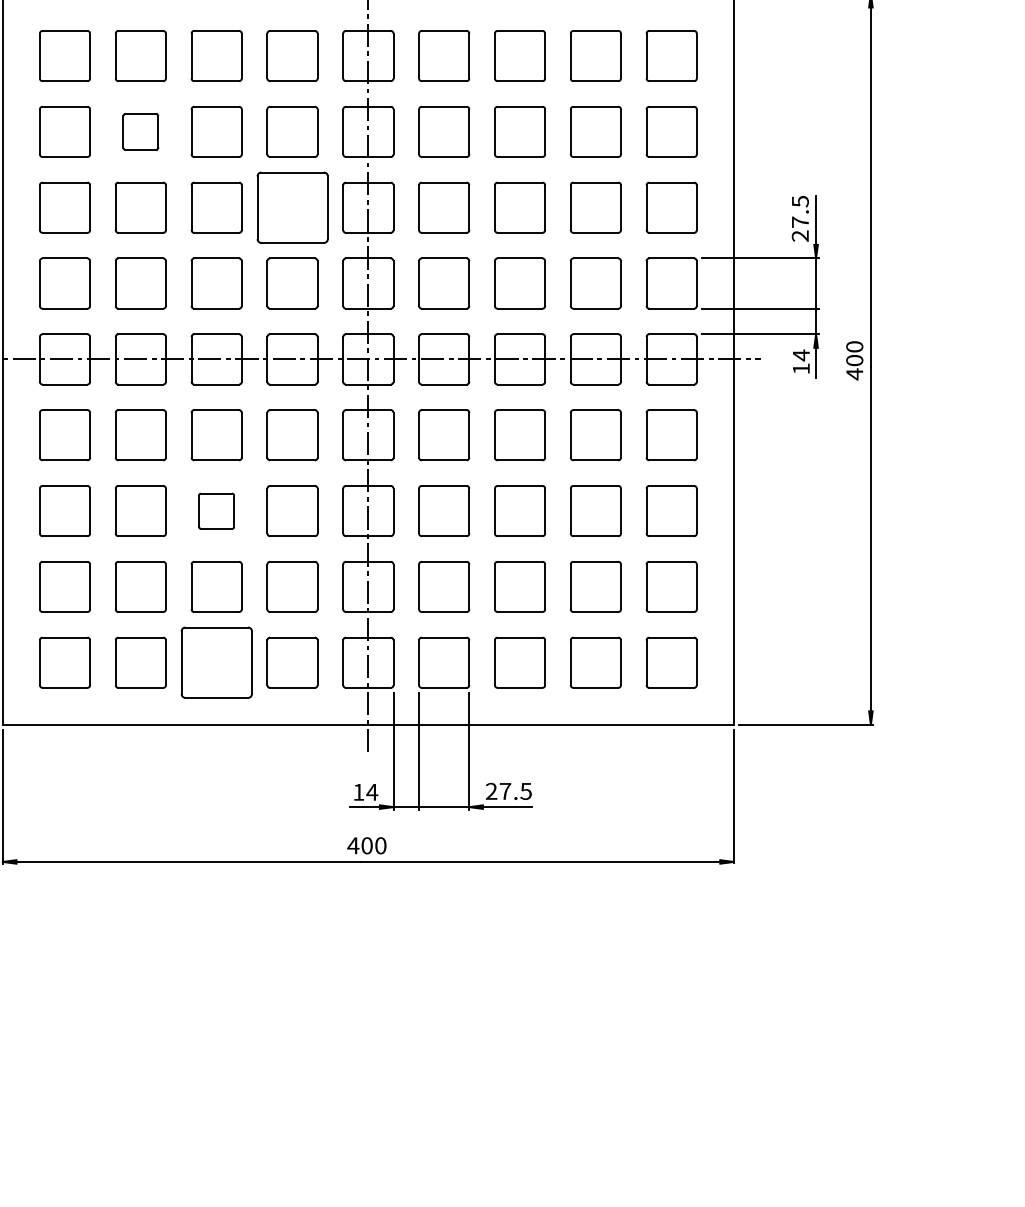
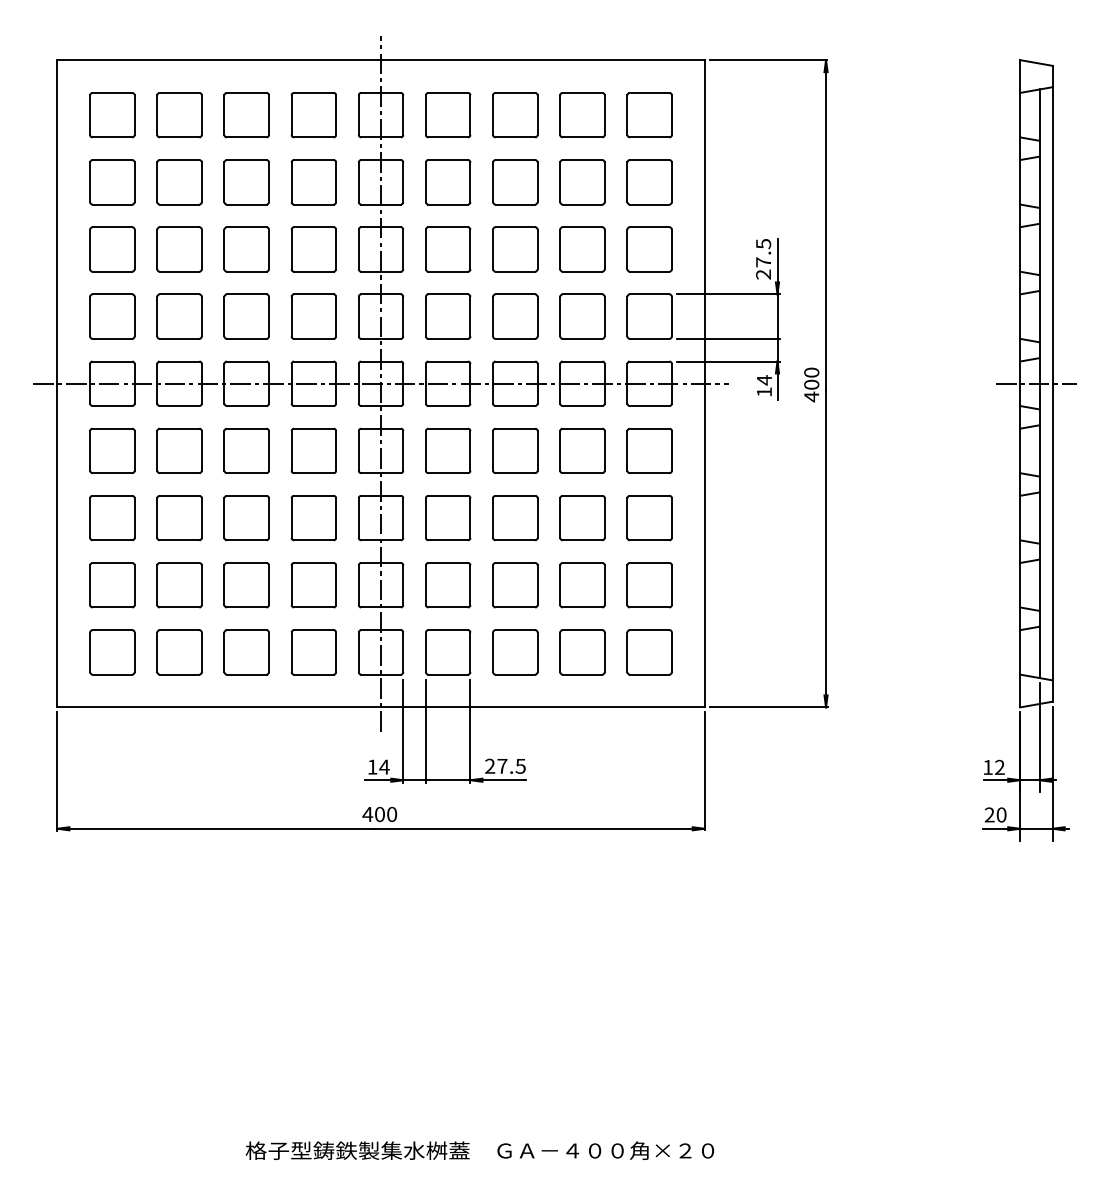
part: (140, 132) -> (179, 182), size x1.43
part: (292, 207) -> (313, 249), size x0.71
part: (216, 511) -> (246, 518), size x1.43
part: (216, 662) -> (246, 652), size x0.71

